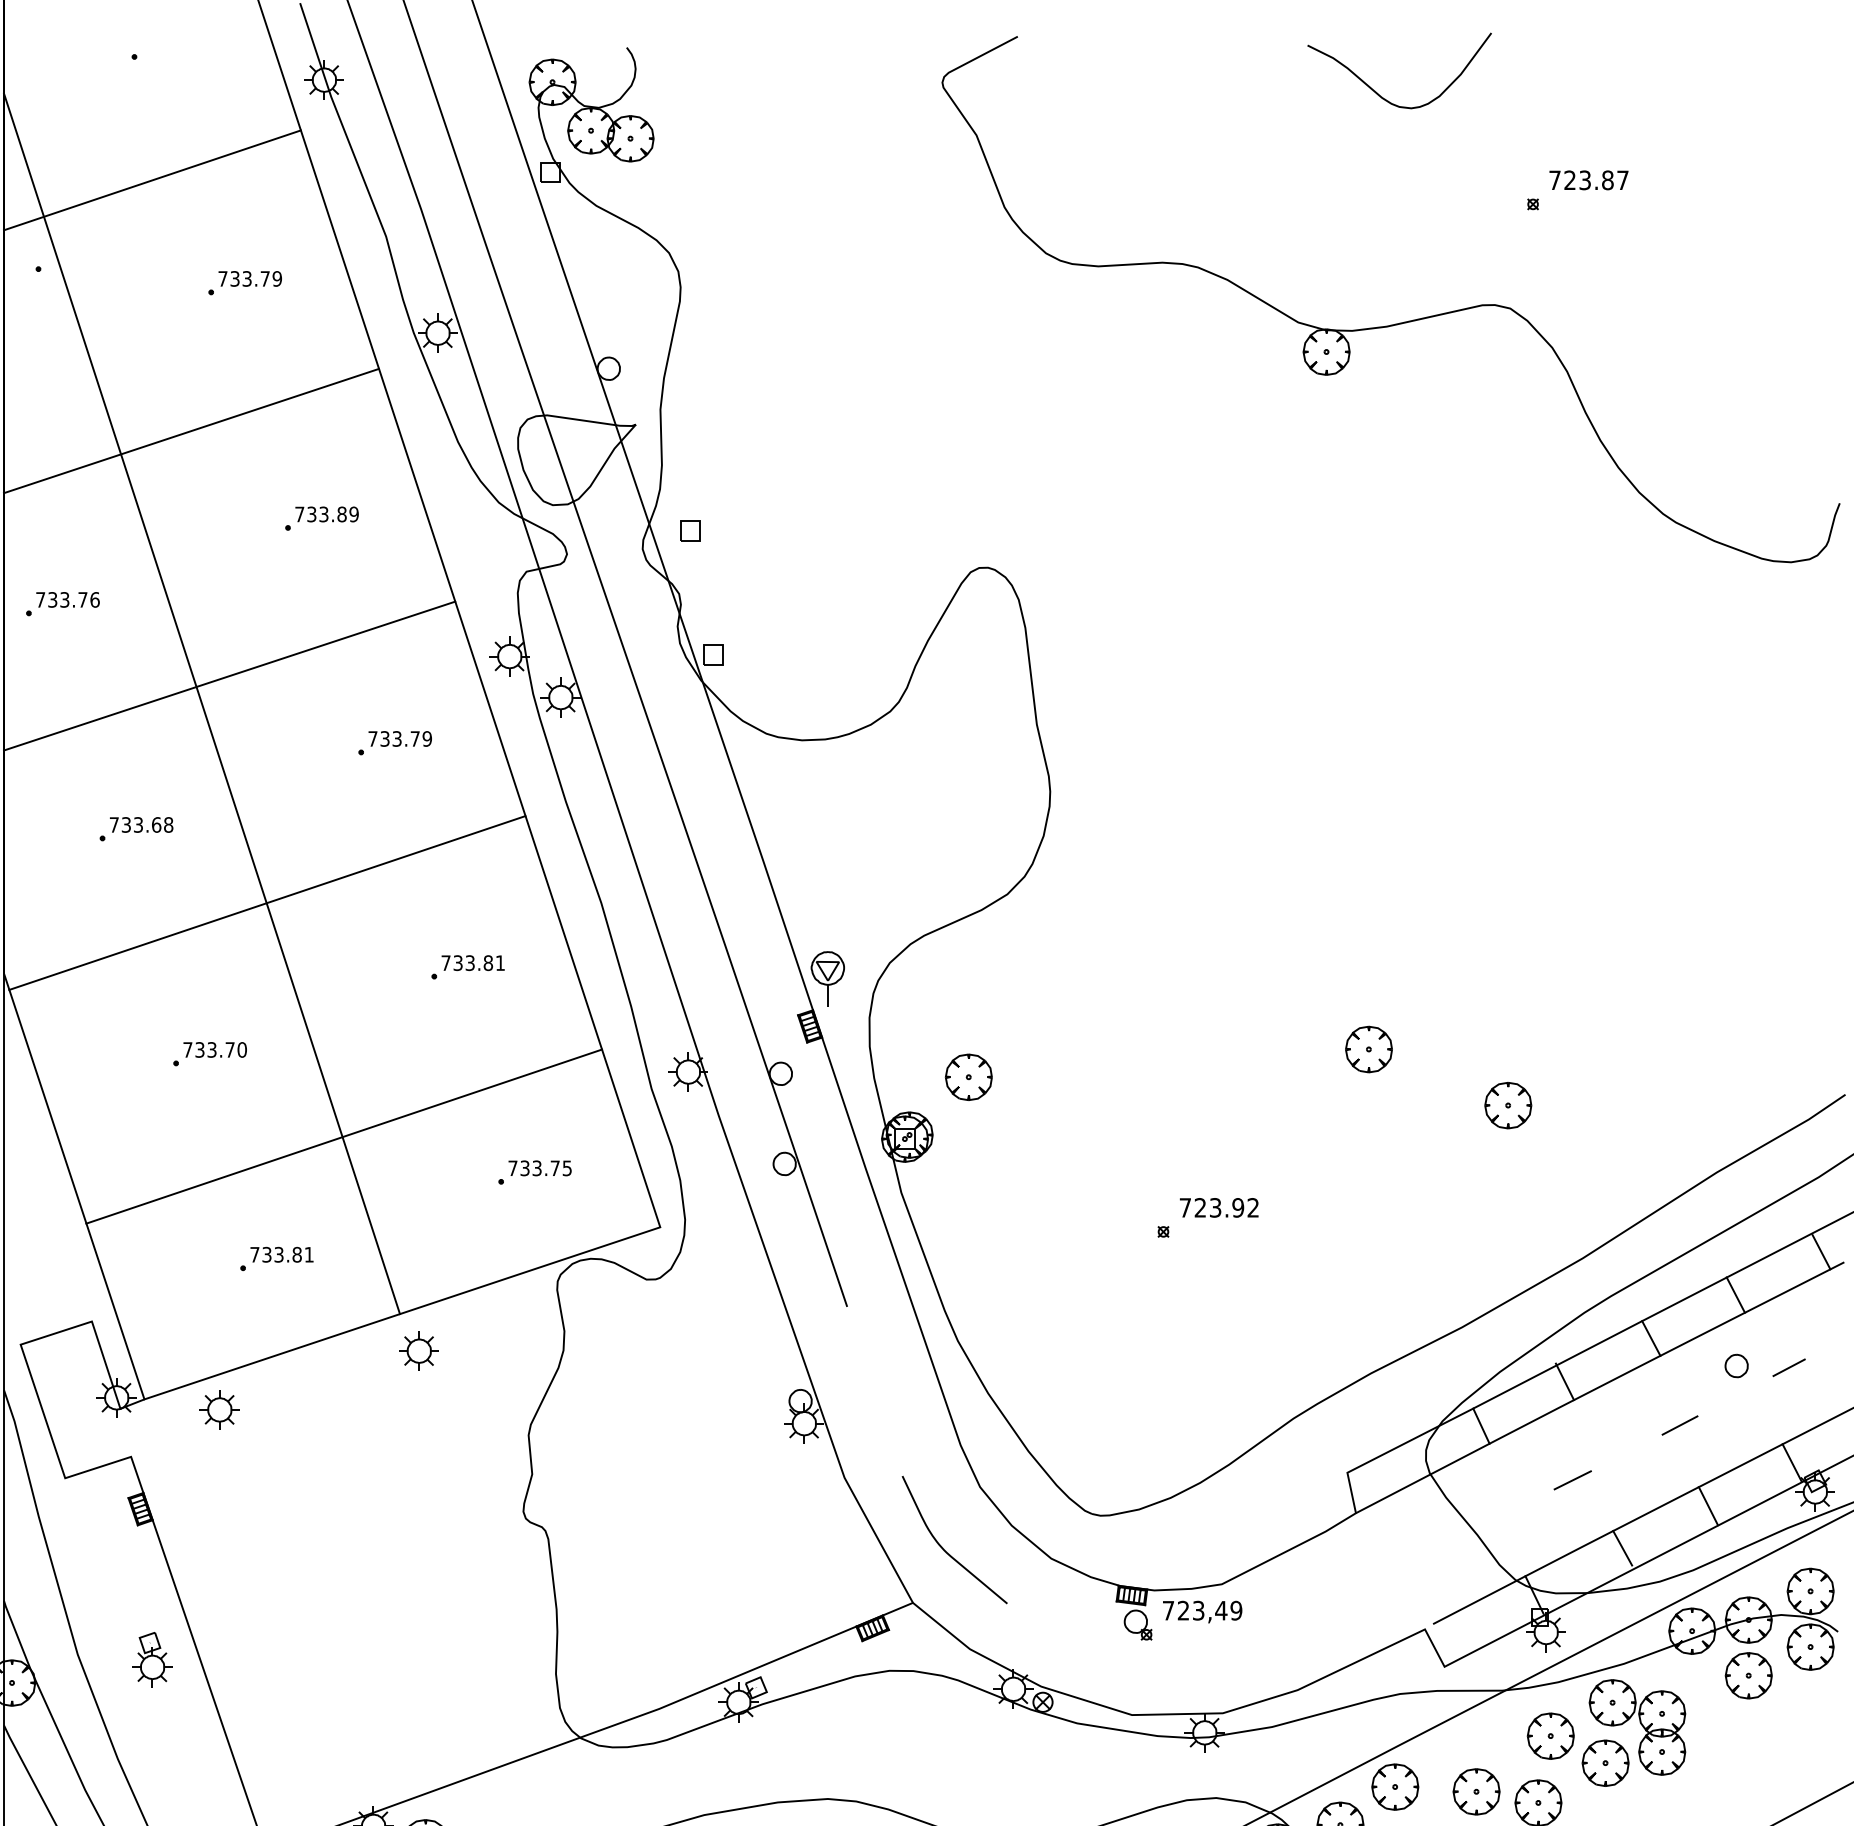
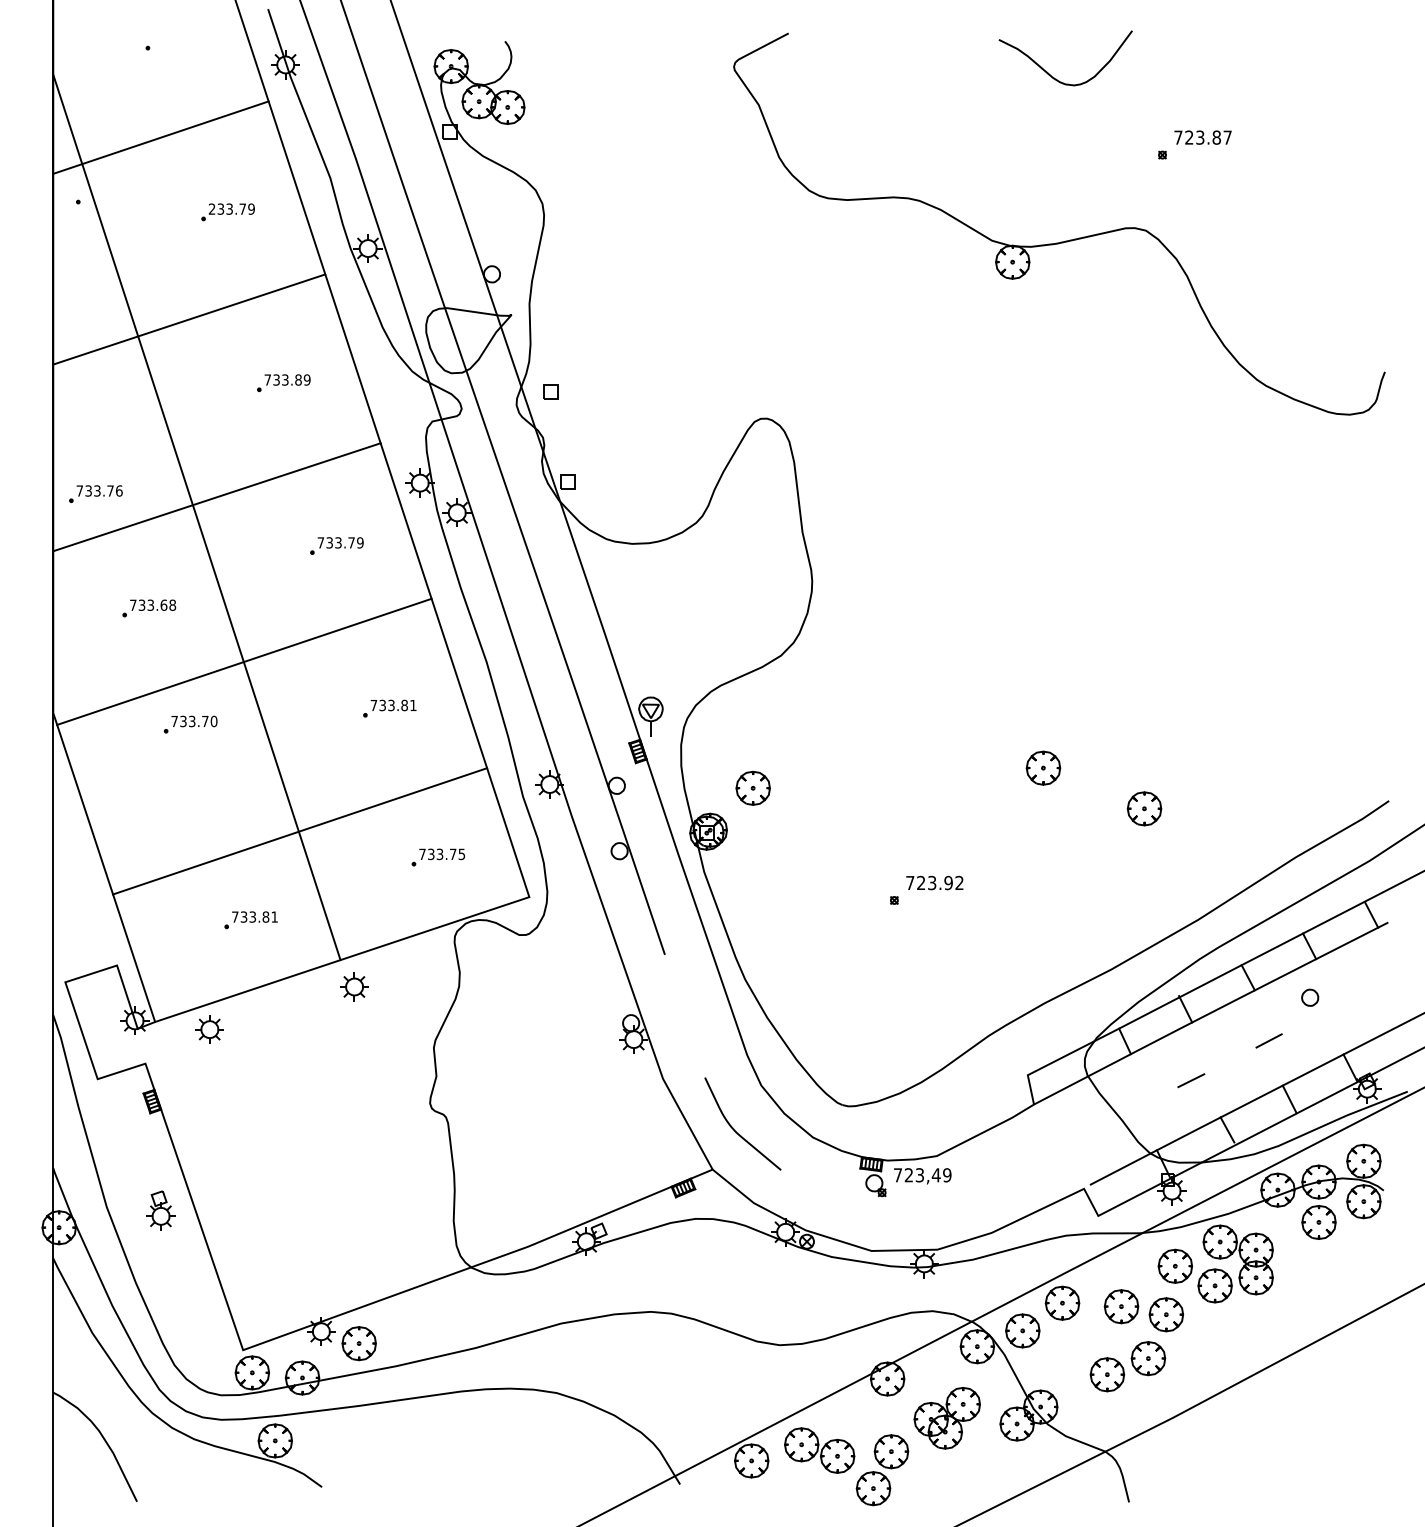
text: (222, 278) -> (211, 208), 733.79 -> 233.79
part: (62, 603) -> (95, 493), moved
part: (209, 1054) -> (190, 724), moved
line: (1788, 1368) -> (1347, 999), removed

